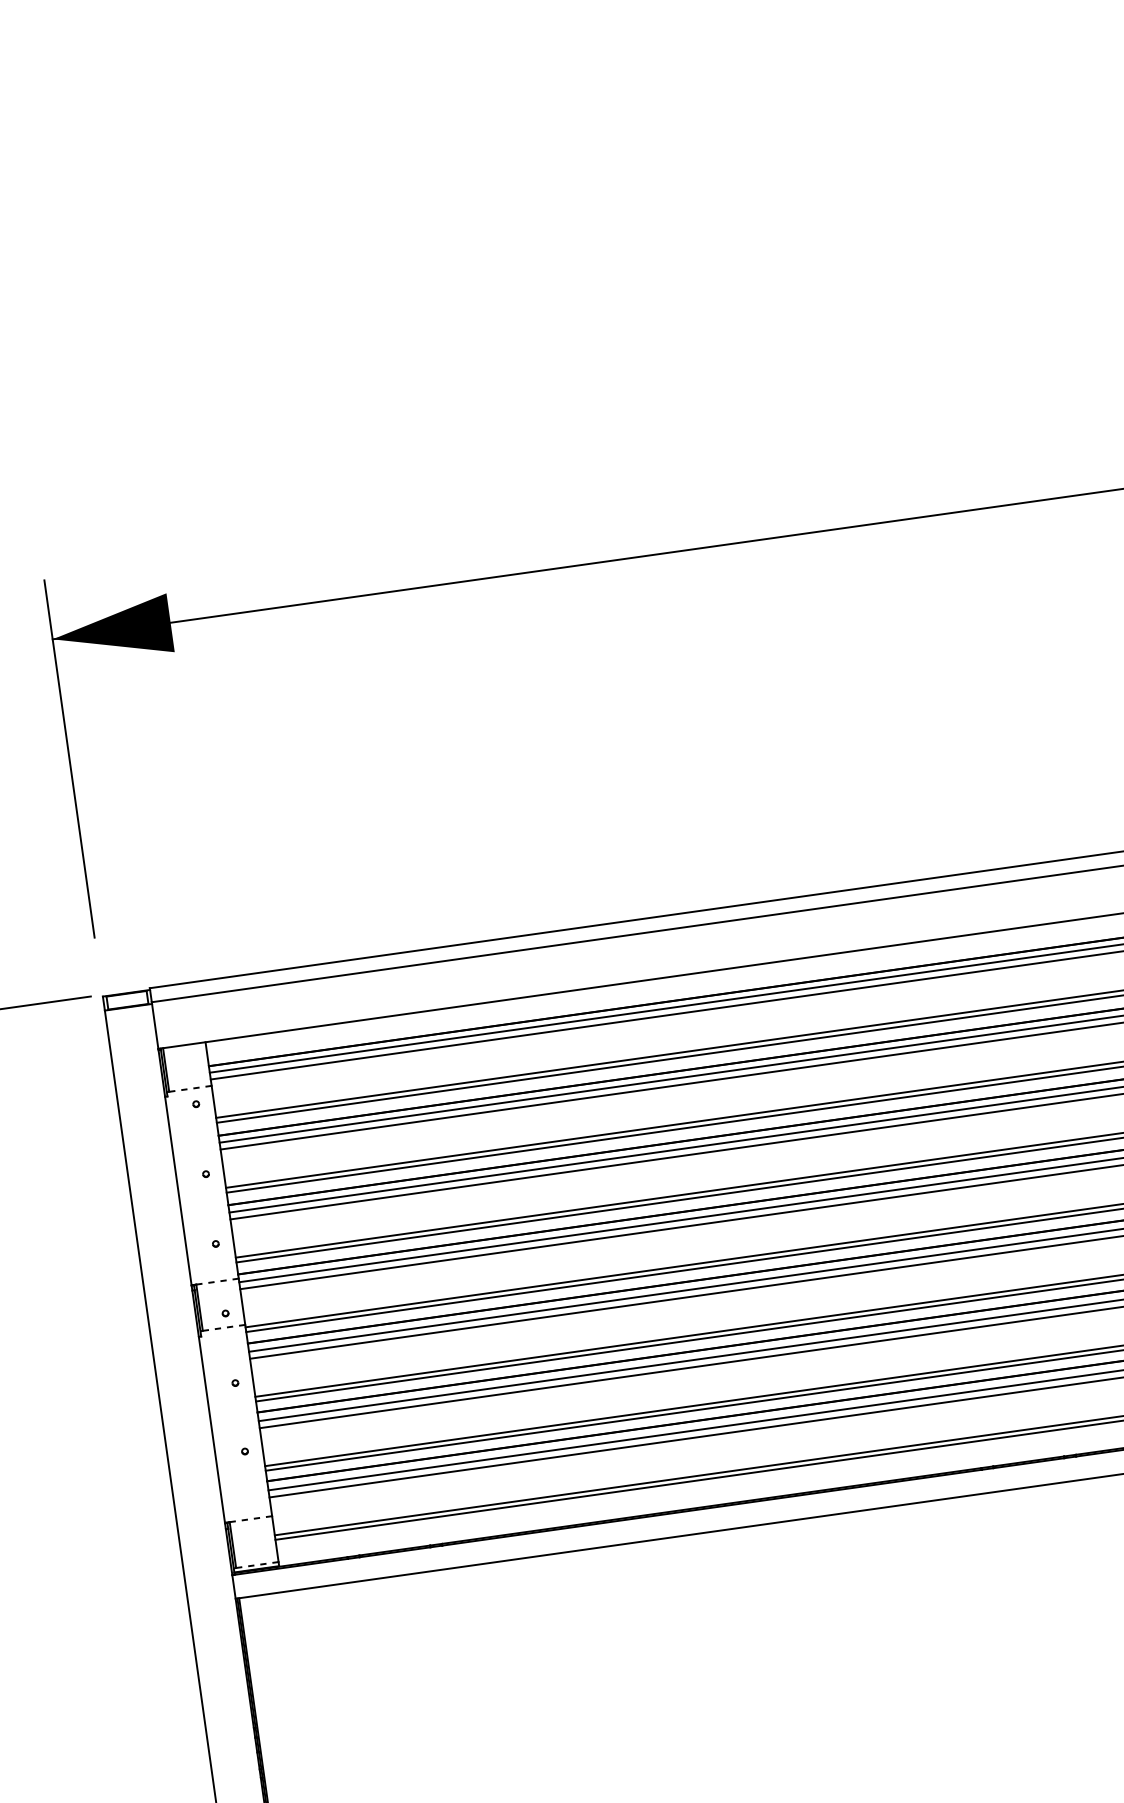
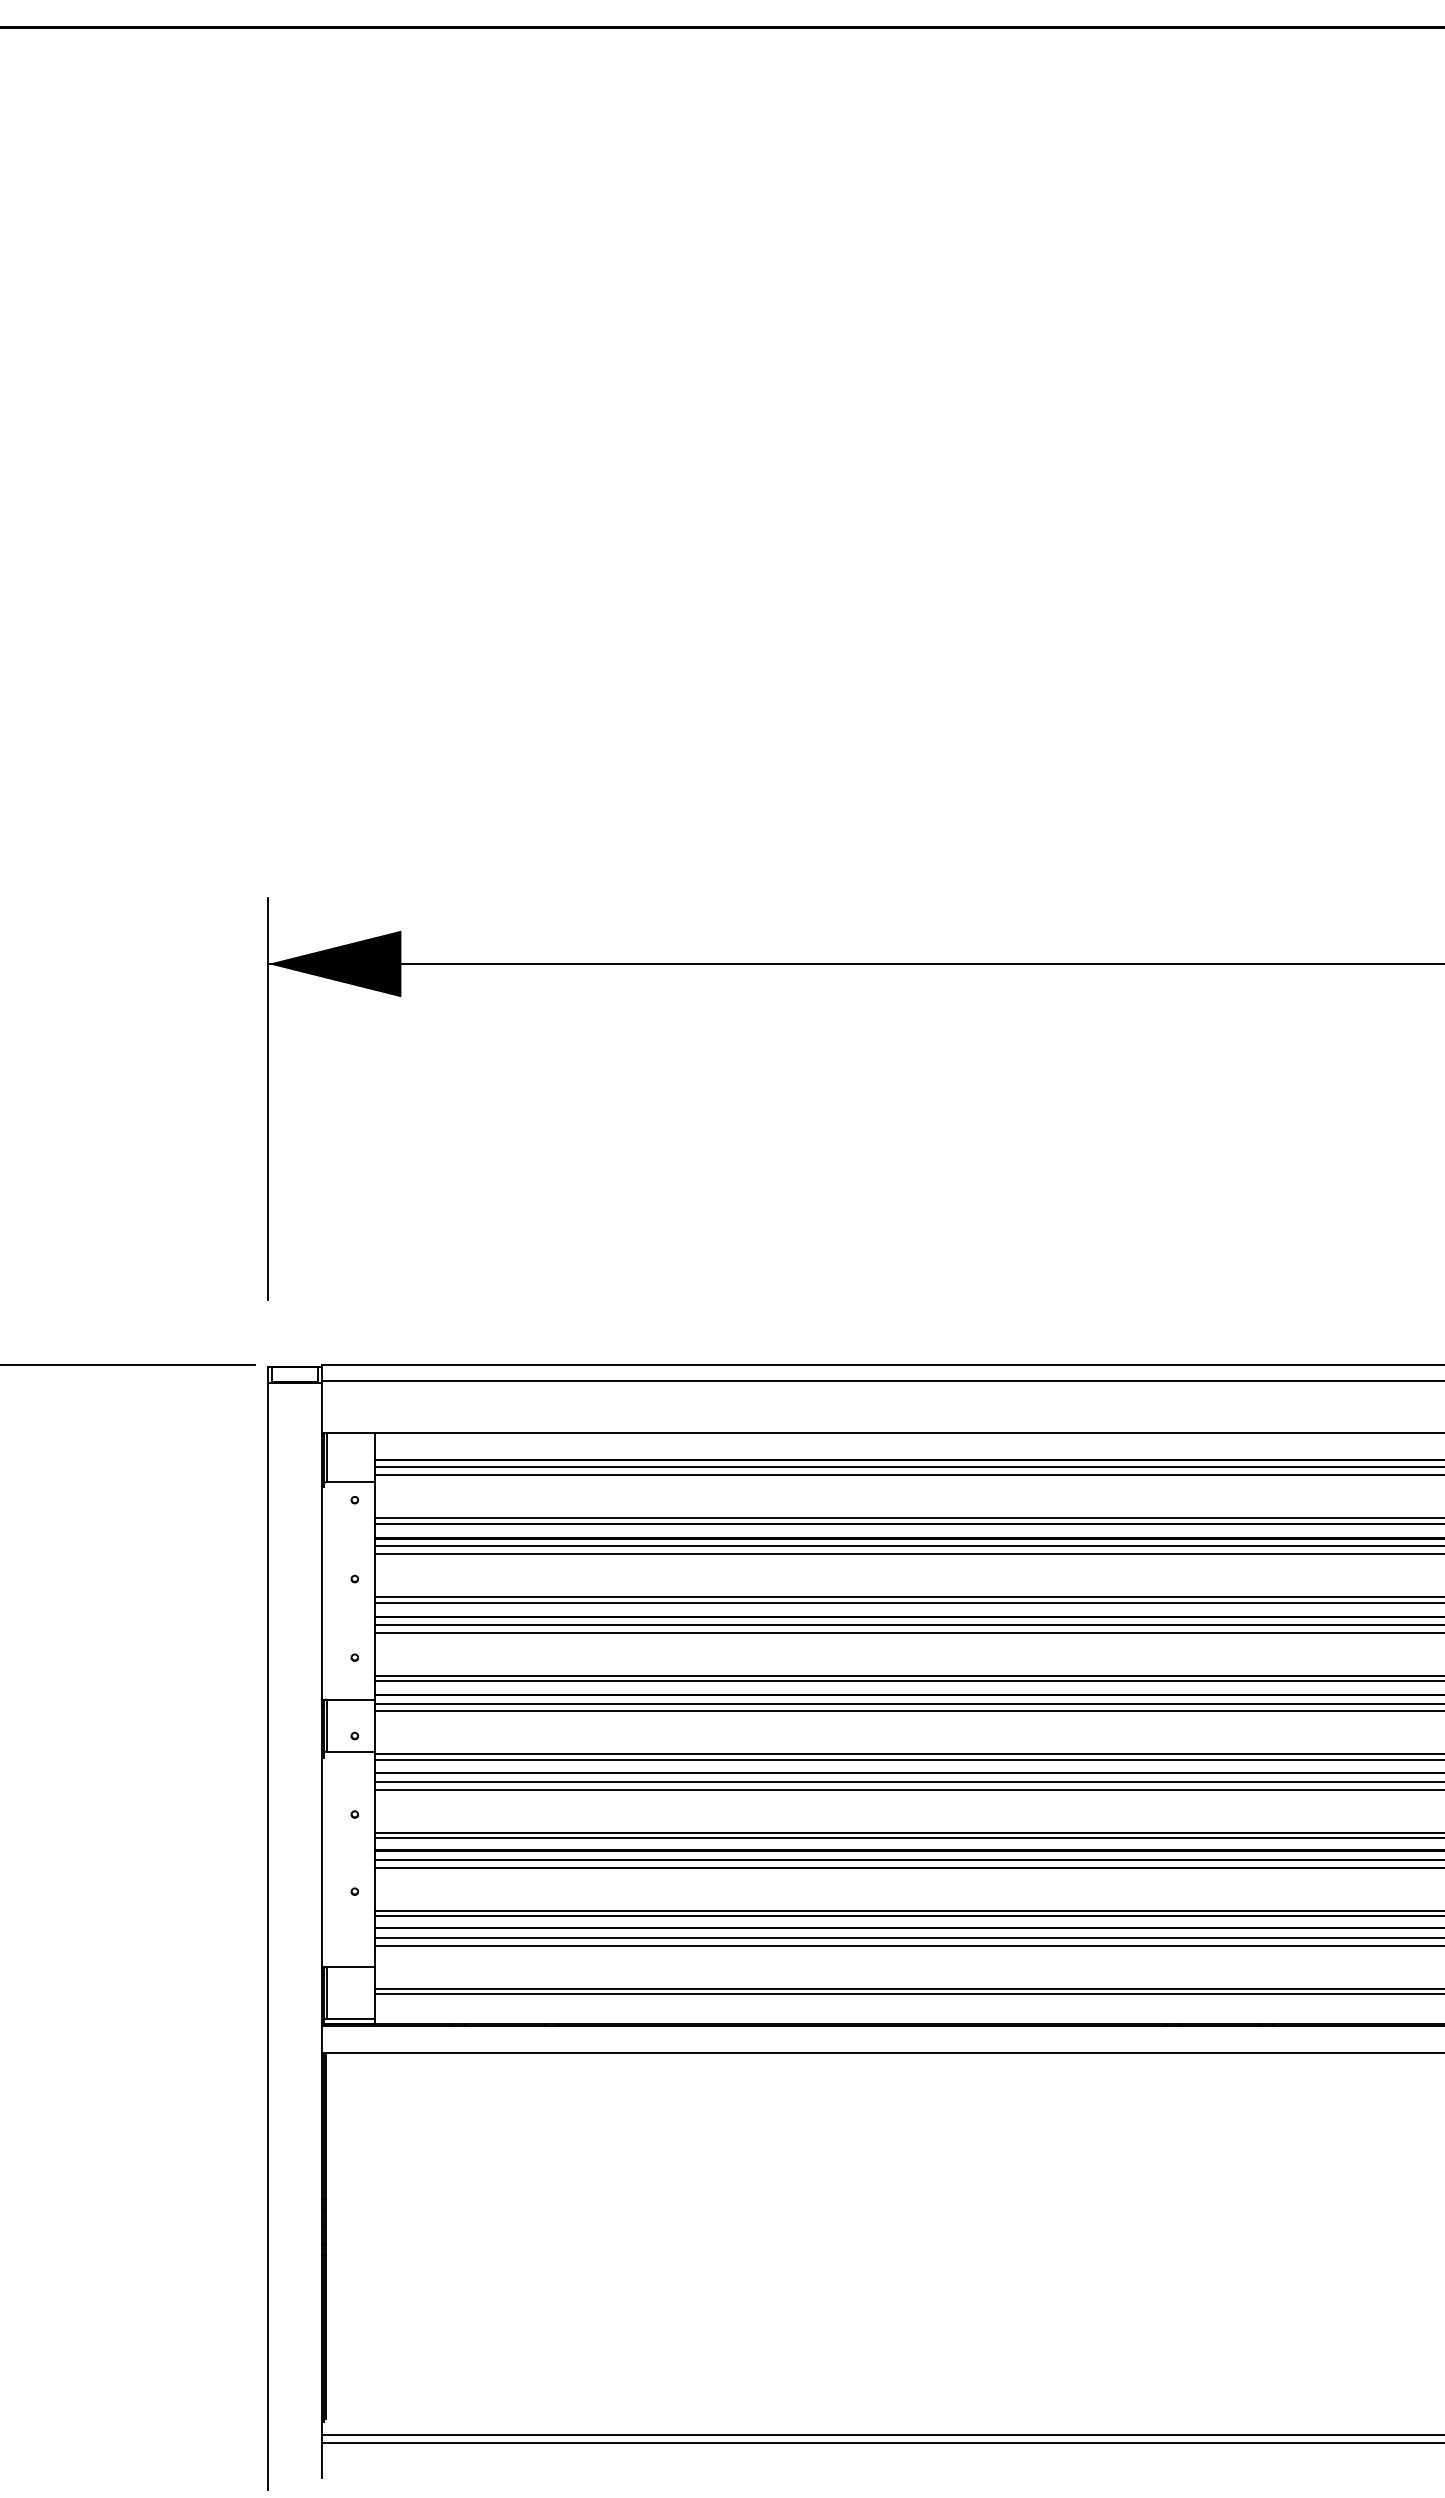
line: (190, 1089) -> (350, 1482), dashed -> solid
line: (217, 1281) -> (350, 1699), dashed -> solid
line: (223, 1327) -> (350, 1751), dashed -> solid
line: (250, 1519) -> (350, 1967), dashed -> solid
line: (257, 1565) -> (350, 2019), dashed -> solid

